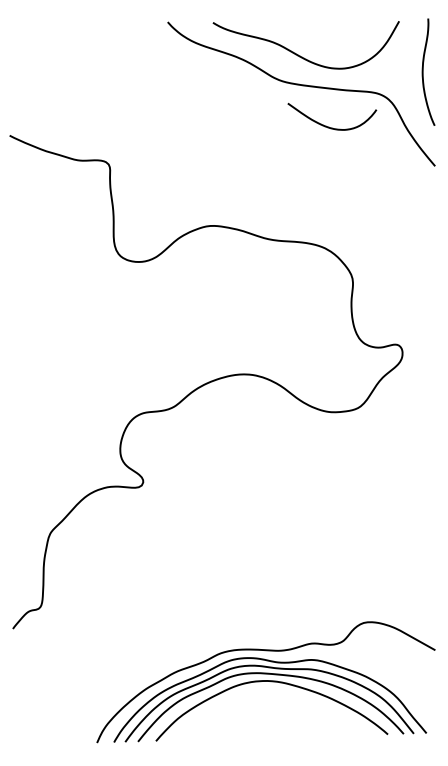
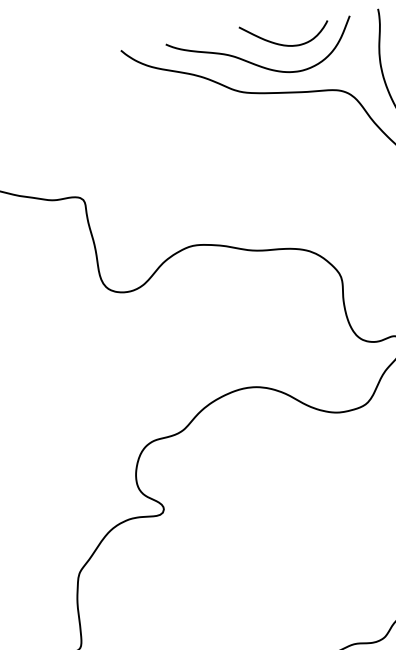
curve: (329, 126) -> (283, 44), moved

